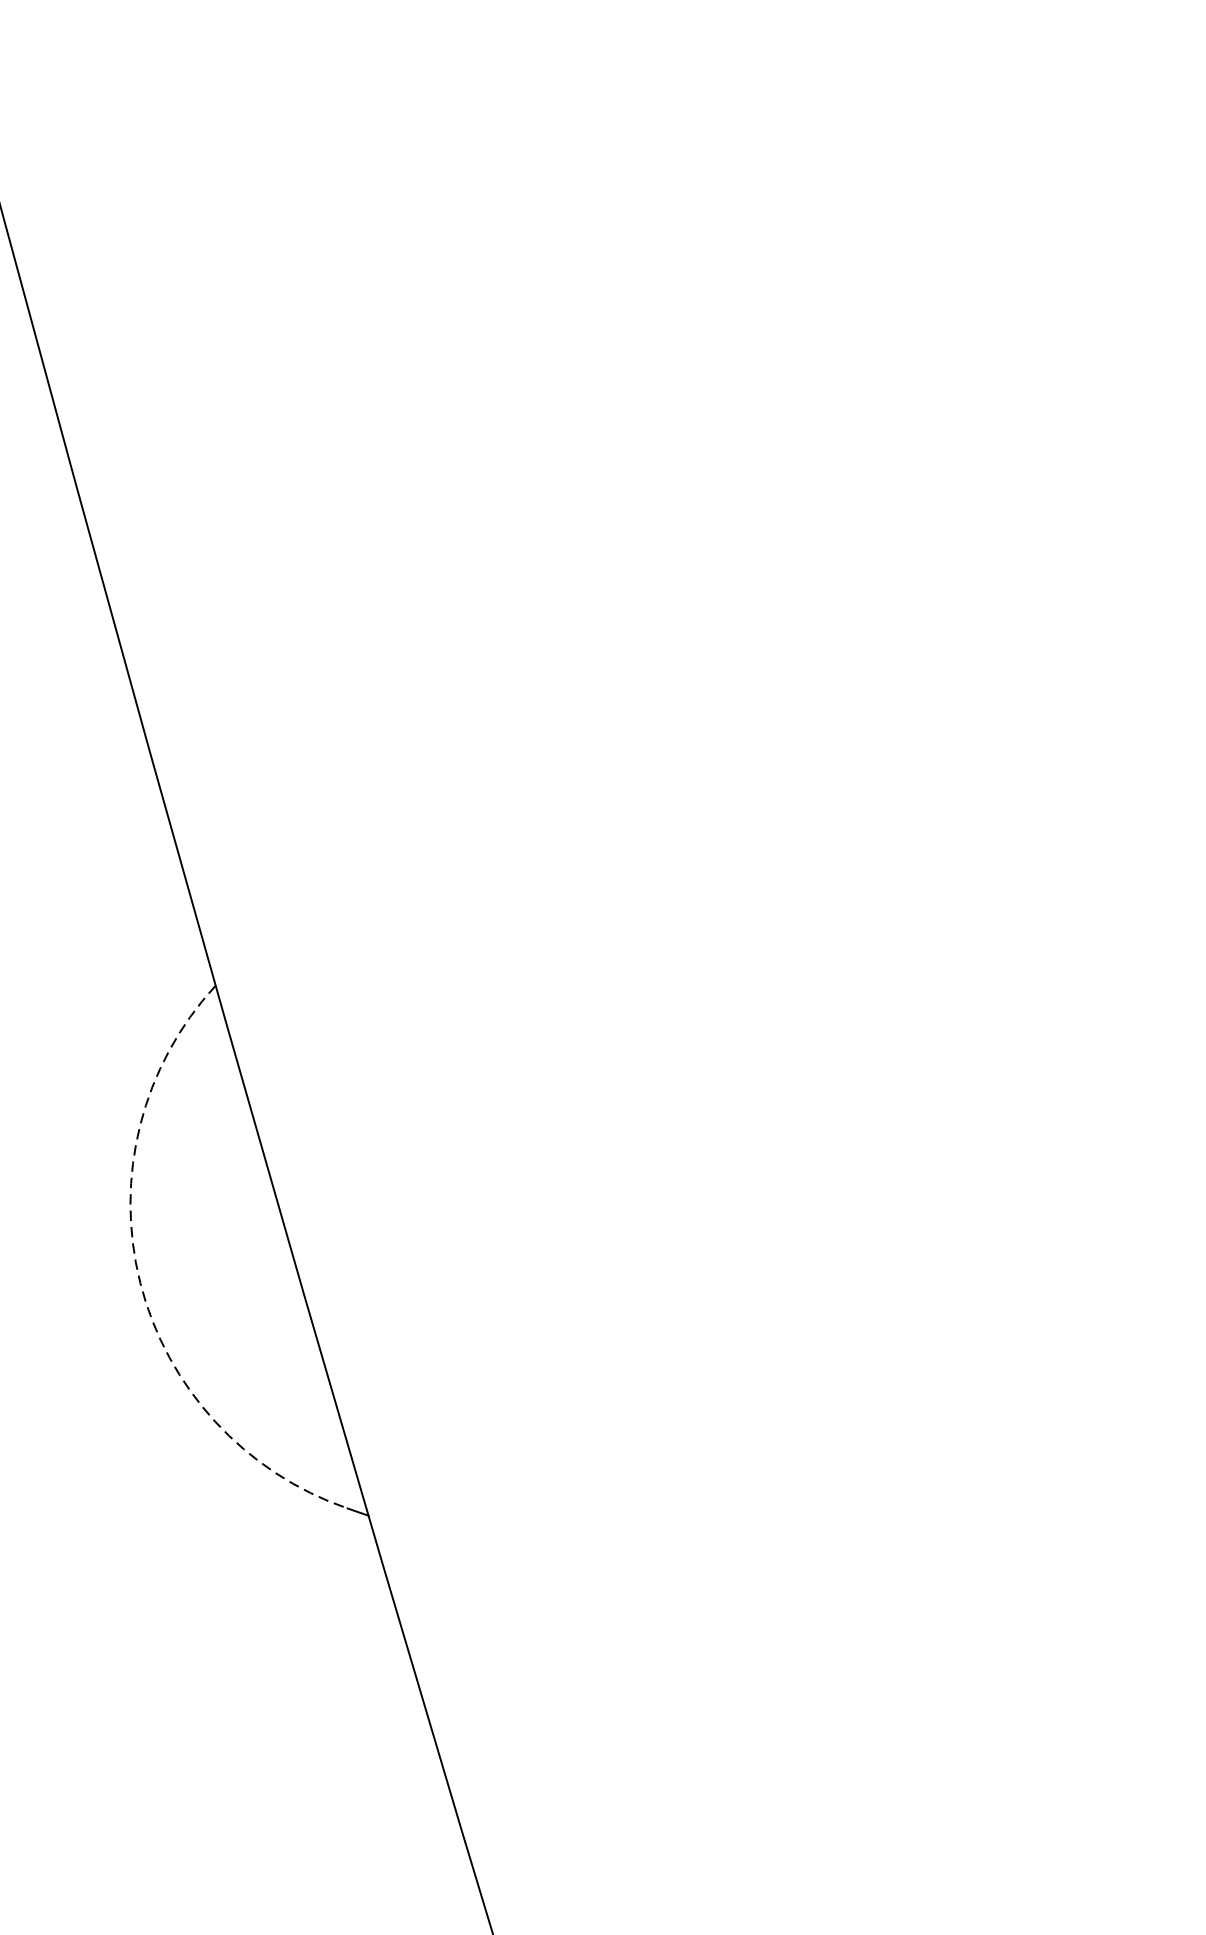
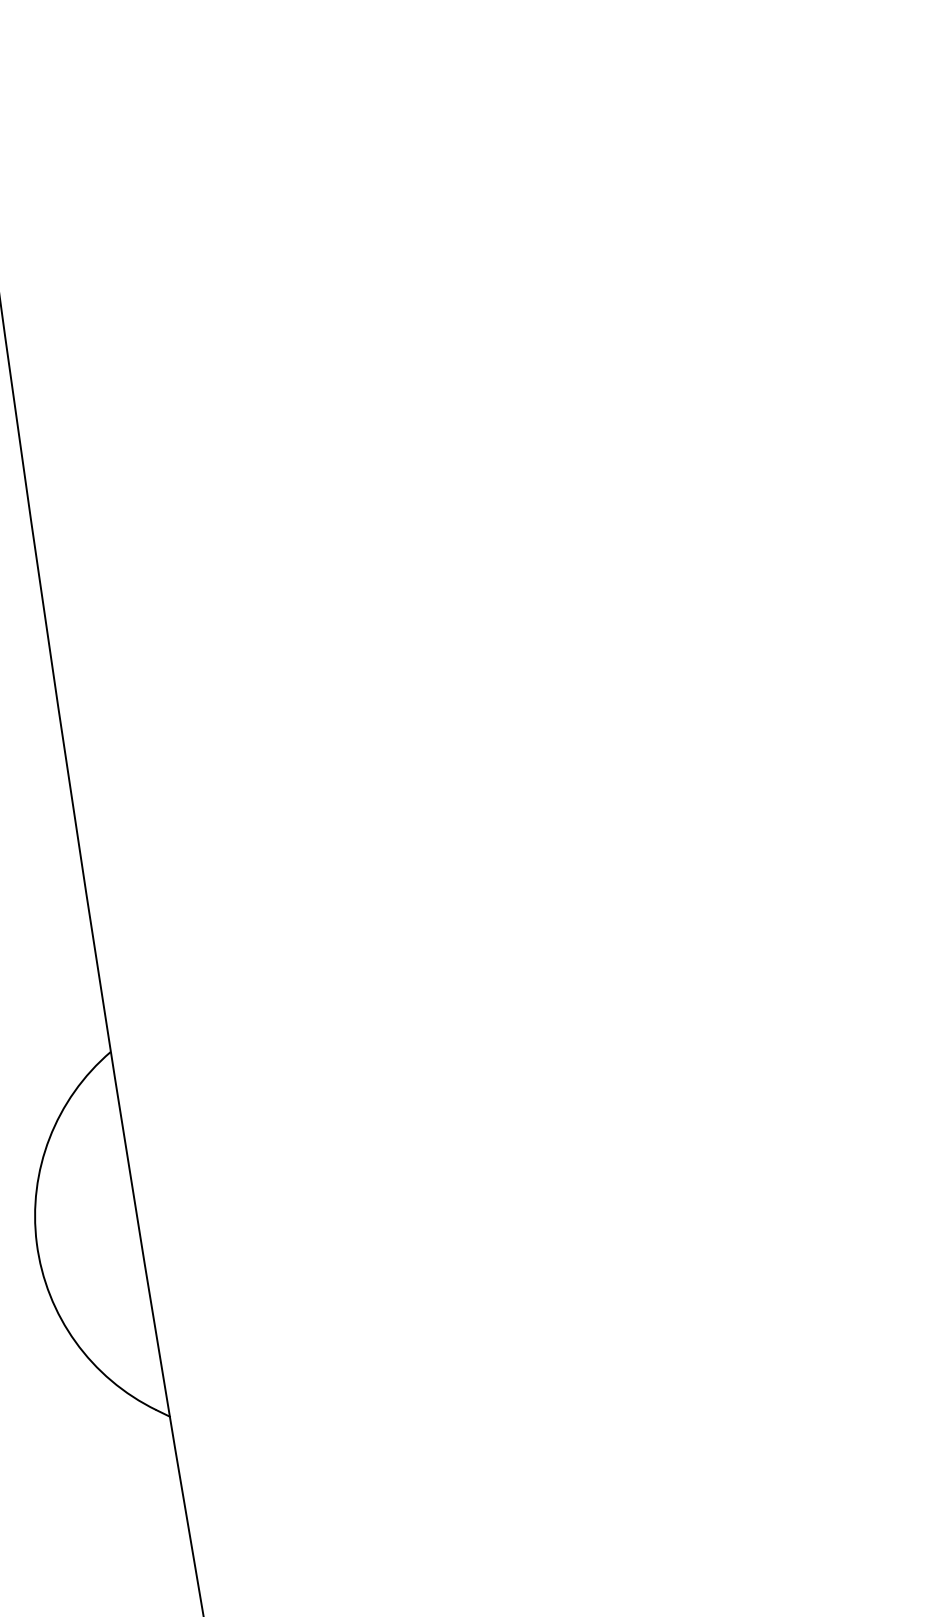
arc: (139, 1282) -> (36, 1243), dashed -> solid

